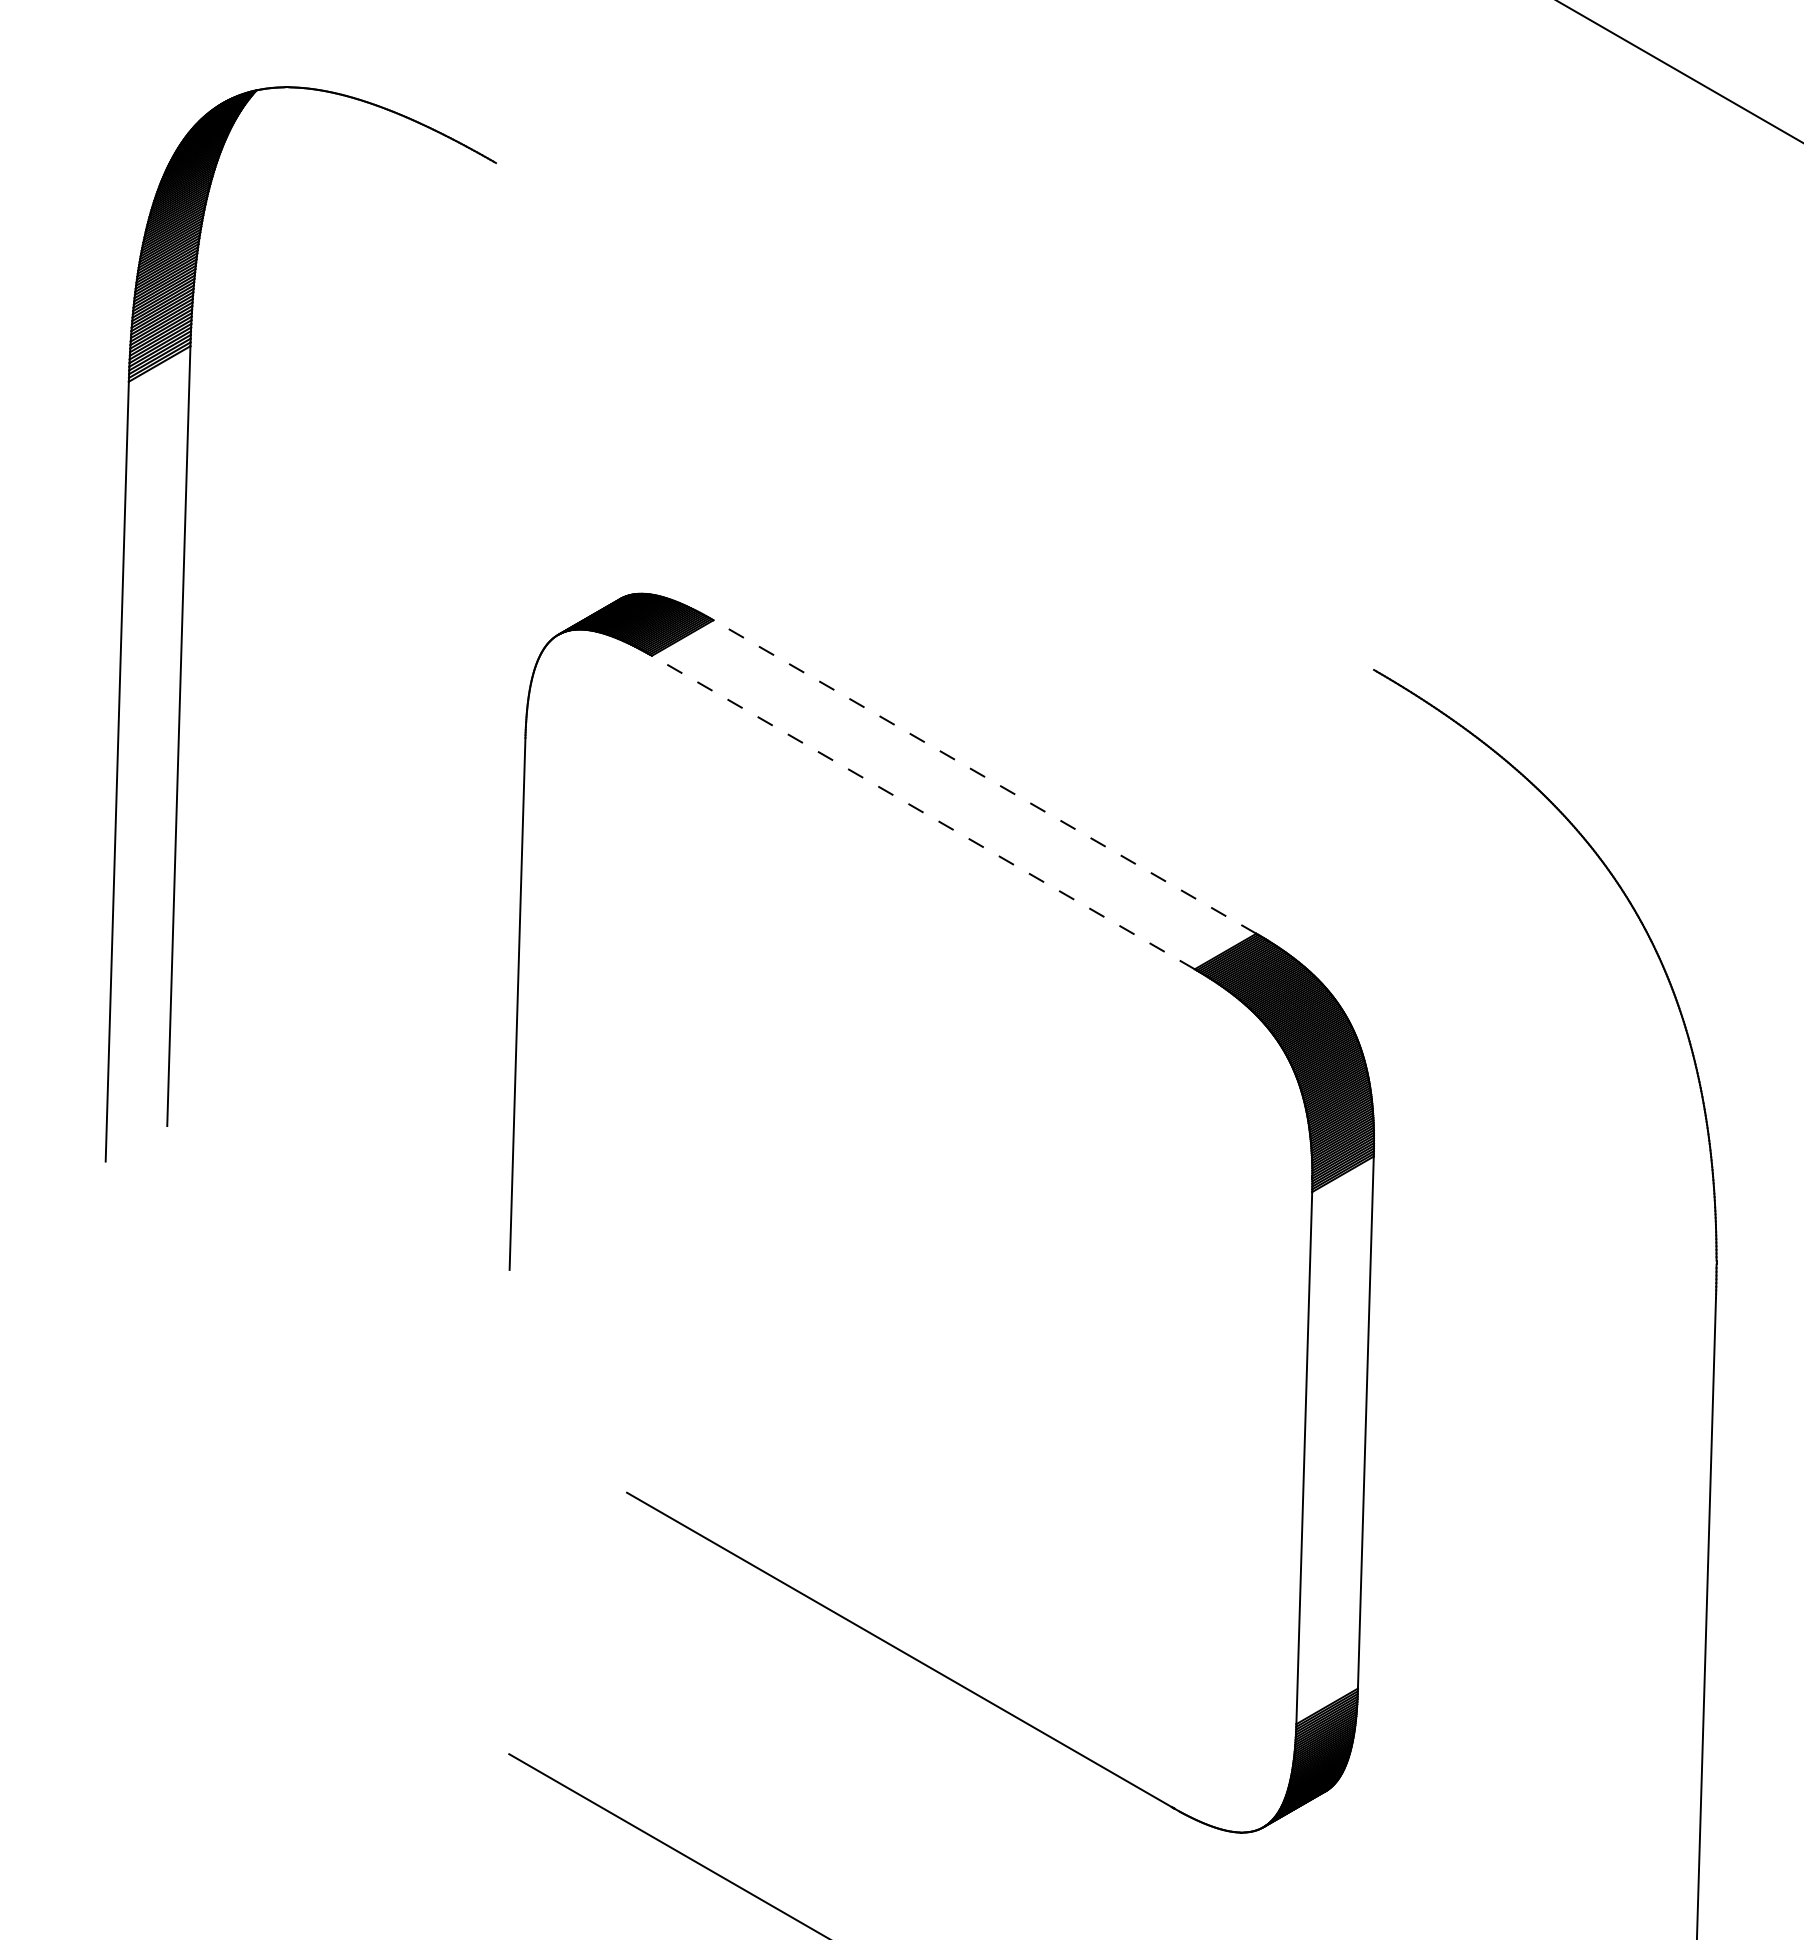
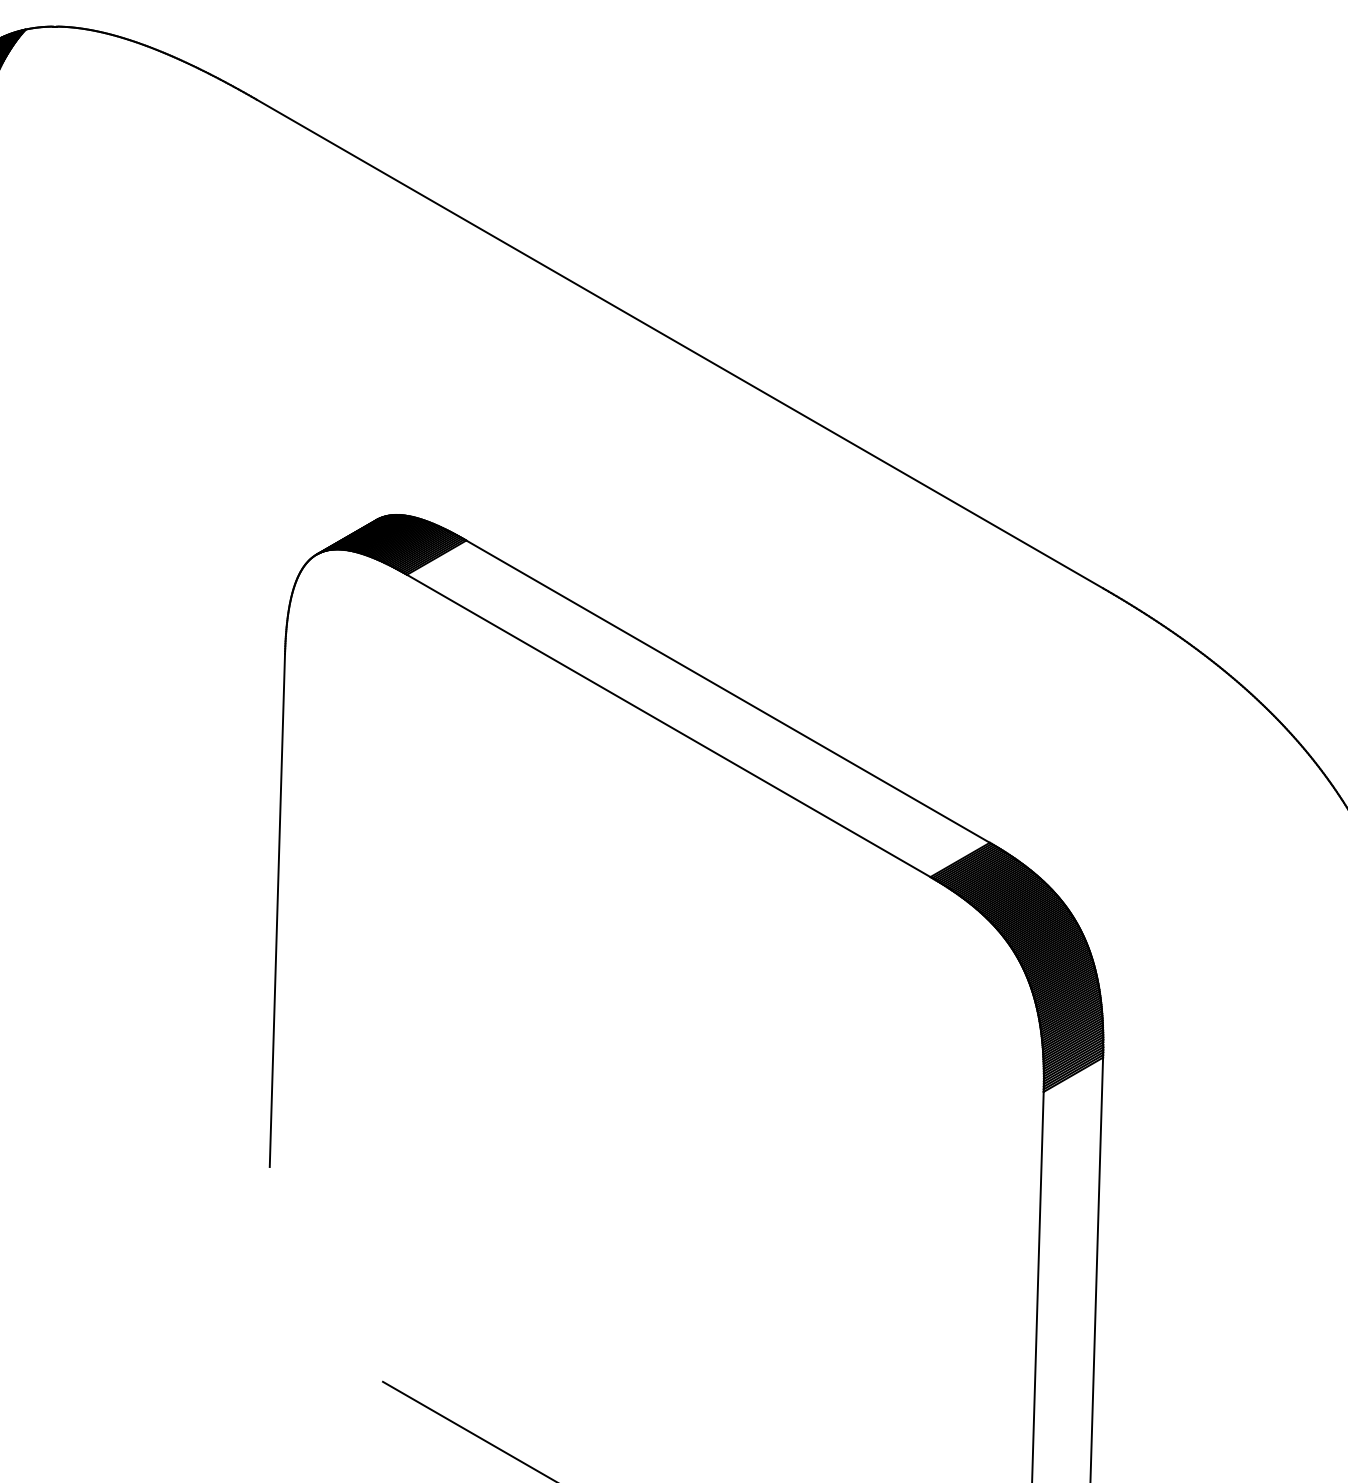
line: (935, 416) -> (680, 344), added
line: (984, 776) -> (727, 691), dashed -> solid
line: (922, 812) -> (667, 725), dashed -> solid

